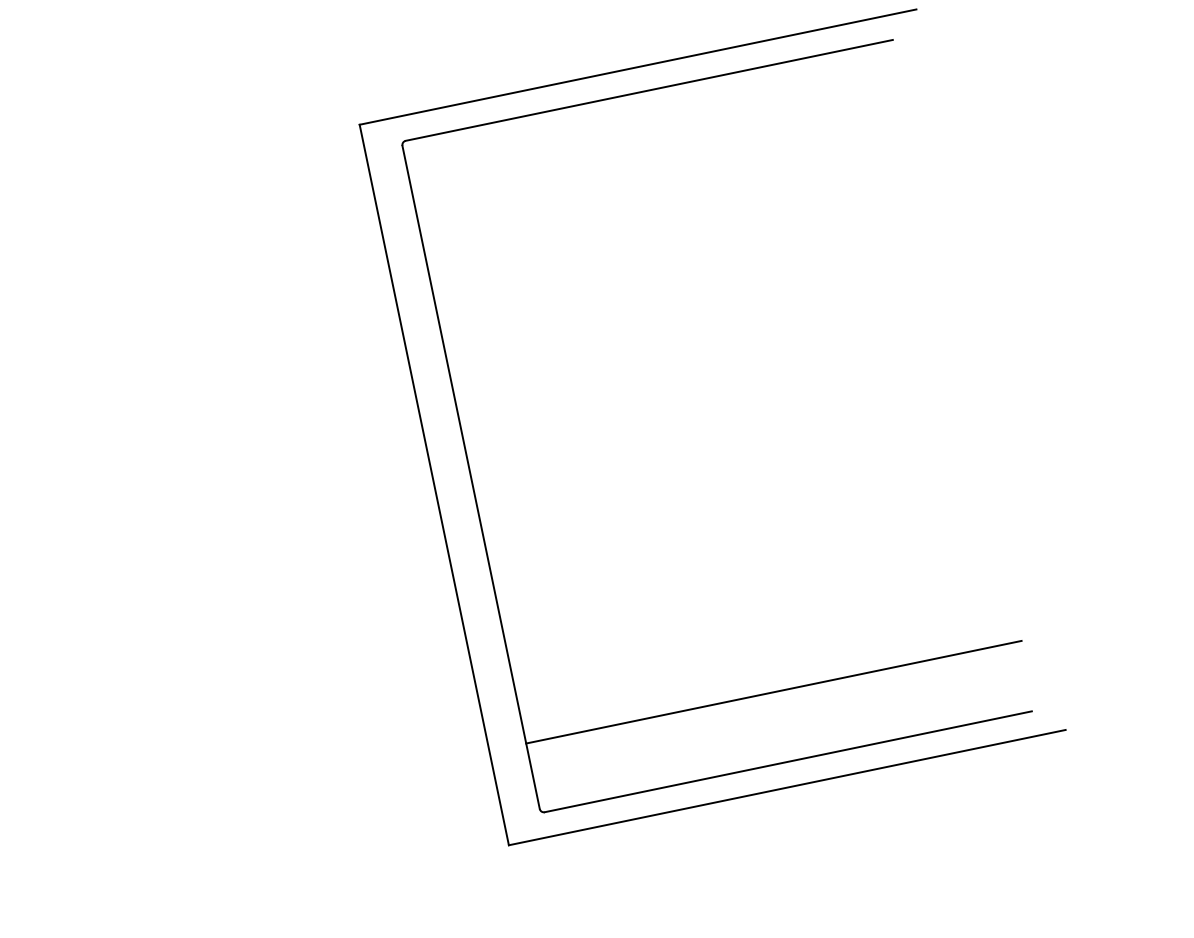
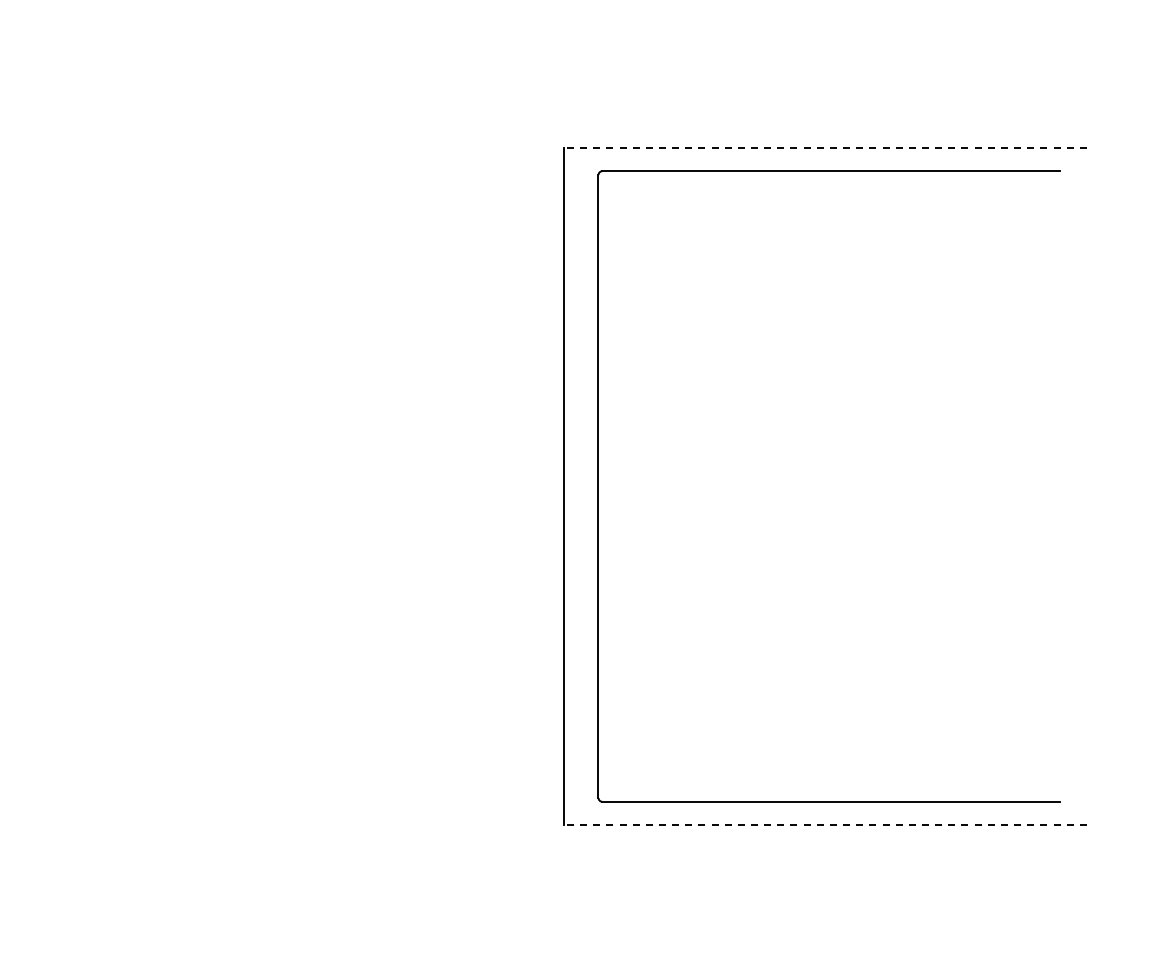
line: (637, 67) -> (824, 148), solid -> dashed
line: (773, 692) -> (830, 736), removed
line: (786, 787) -> (824, 824), solid -> dashed

